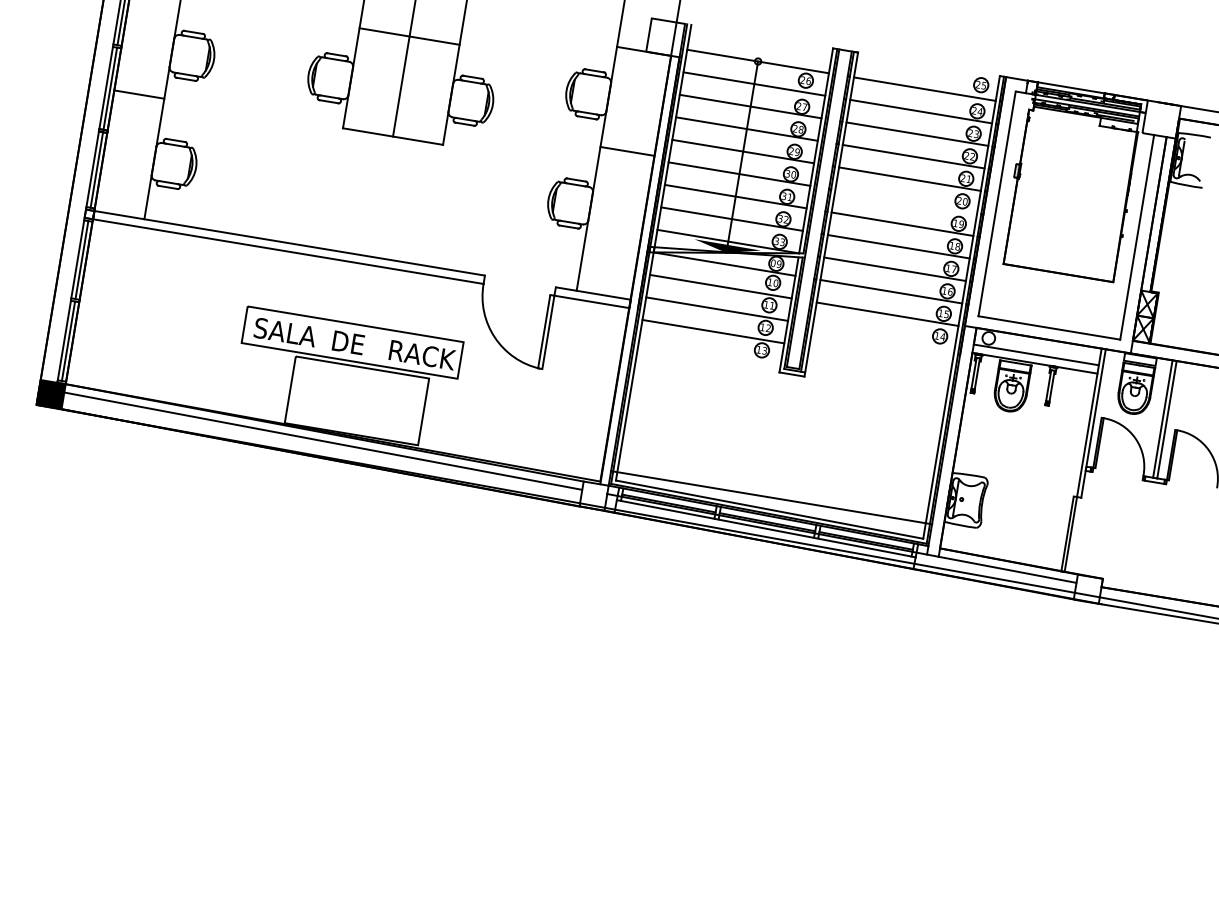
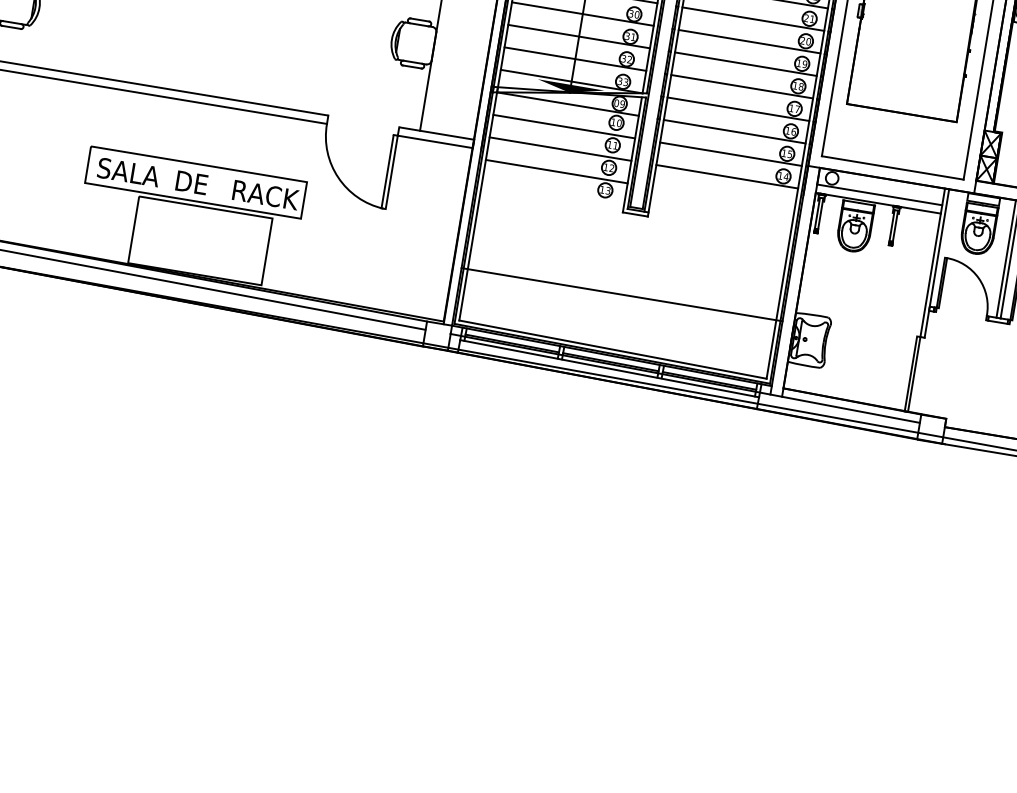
line: (906, 201) -> (749, 41), added
line: (883, 336) -> (726, 176), added
line: (771, 497) -> (621, 294), moved

